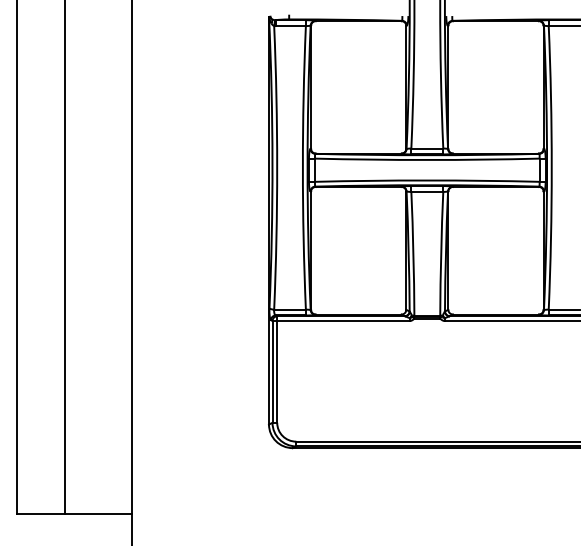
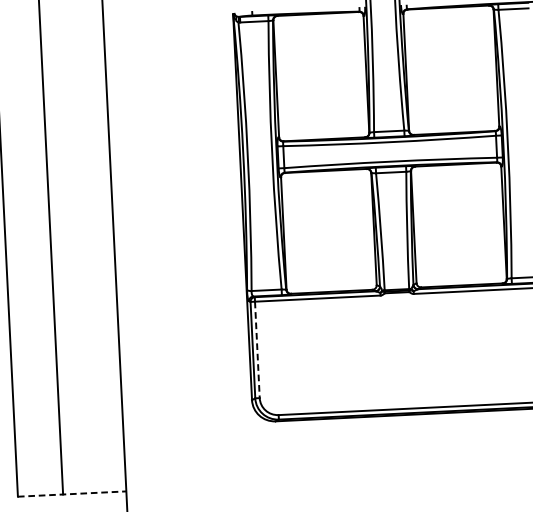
line: (277, 371) -> (257, 349), solid -> dashed
line: (75, 514) -> (72, 494), solid -> dashed

